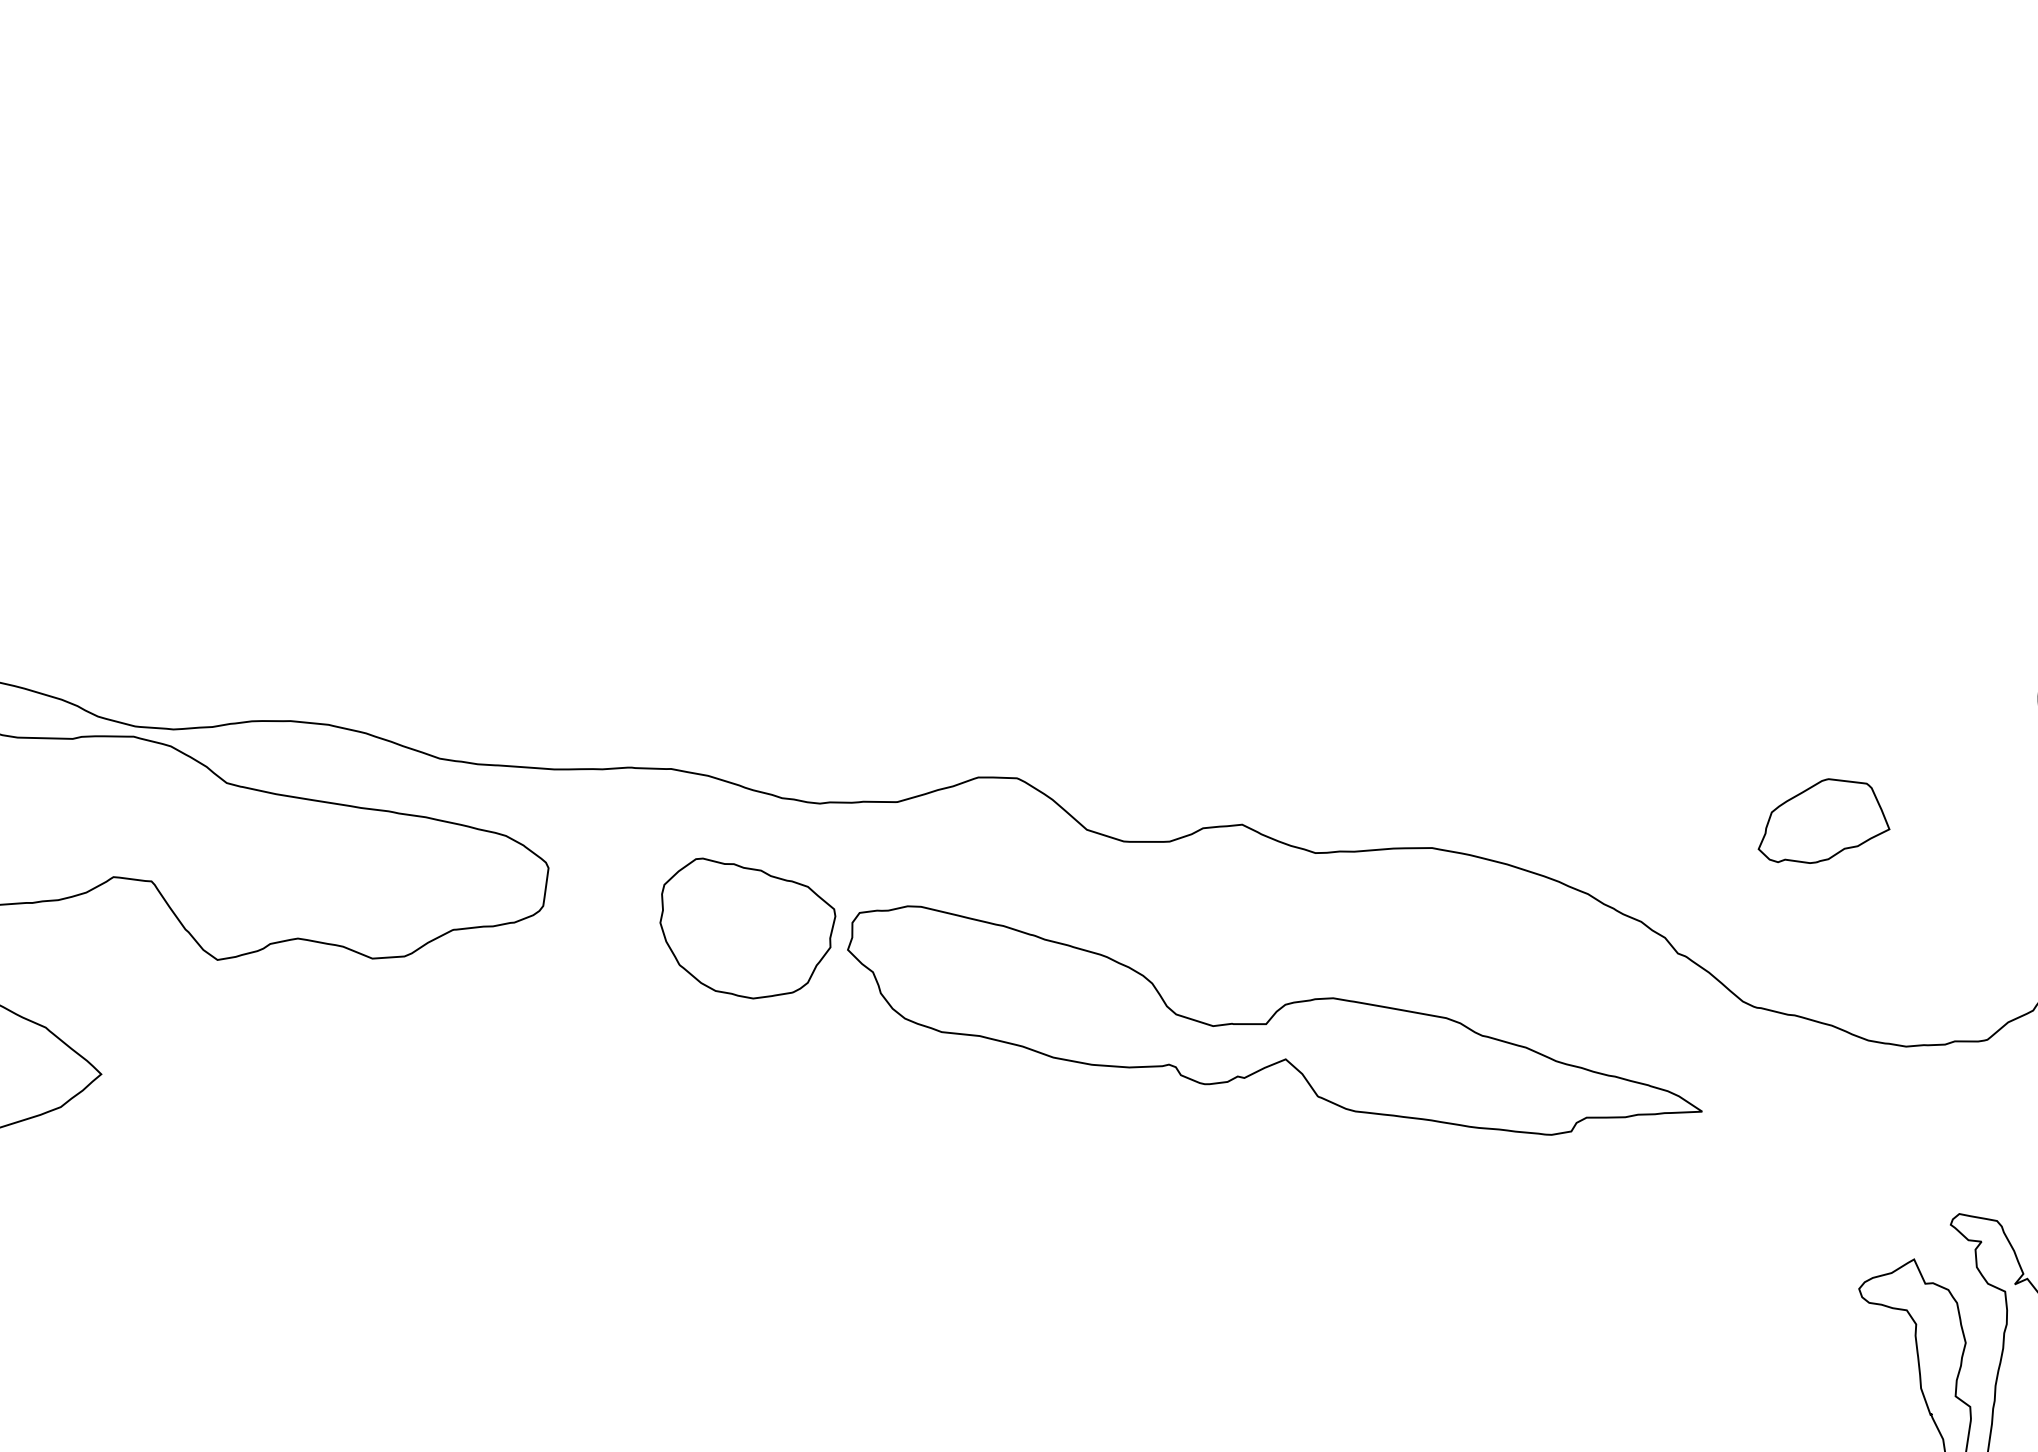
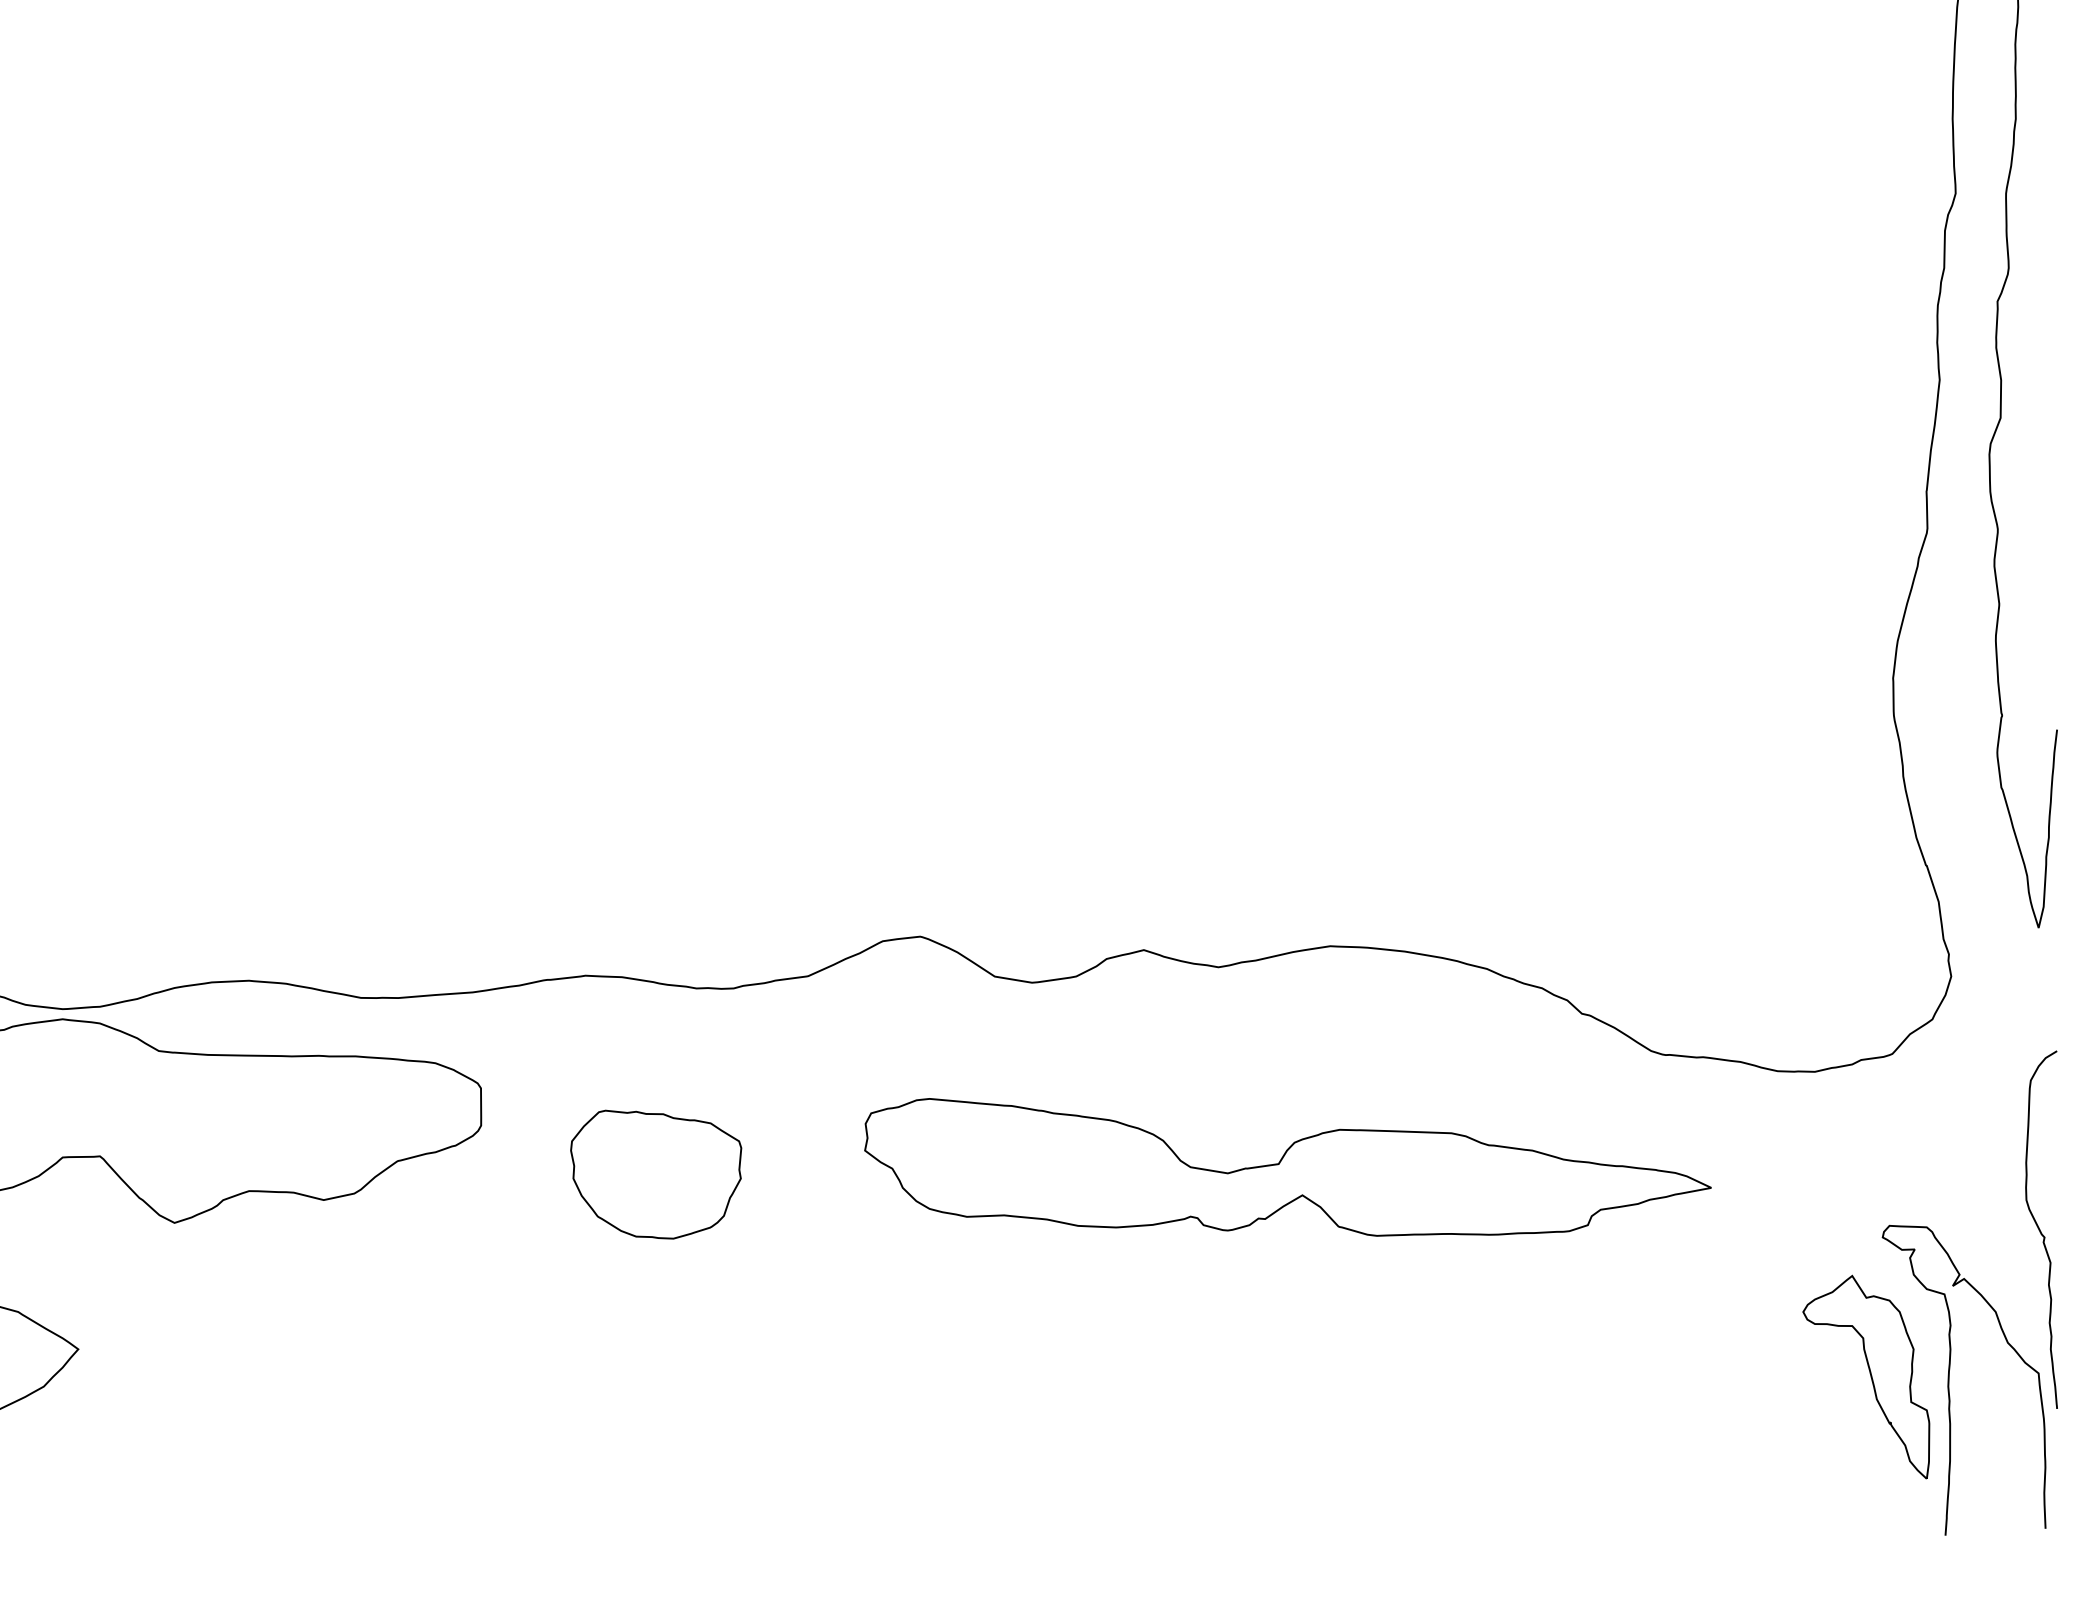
part: (1825, 823) -> (1706, 867), removed
part: (745, 930) -> (656, 1174), moved
part: (1274, 1028) -> (1287, 1167), moved

